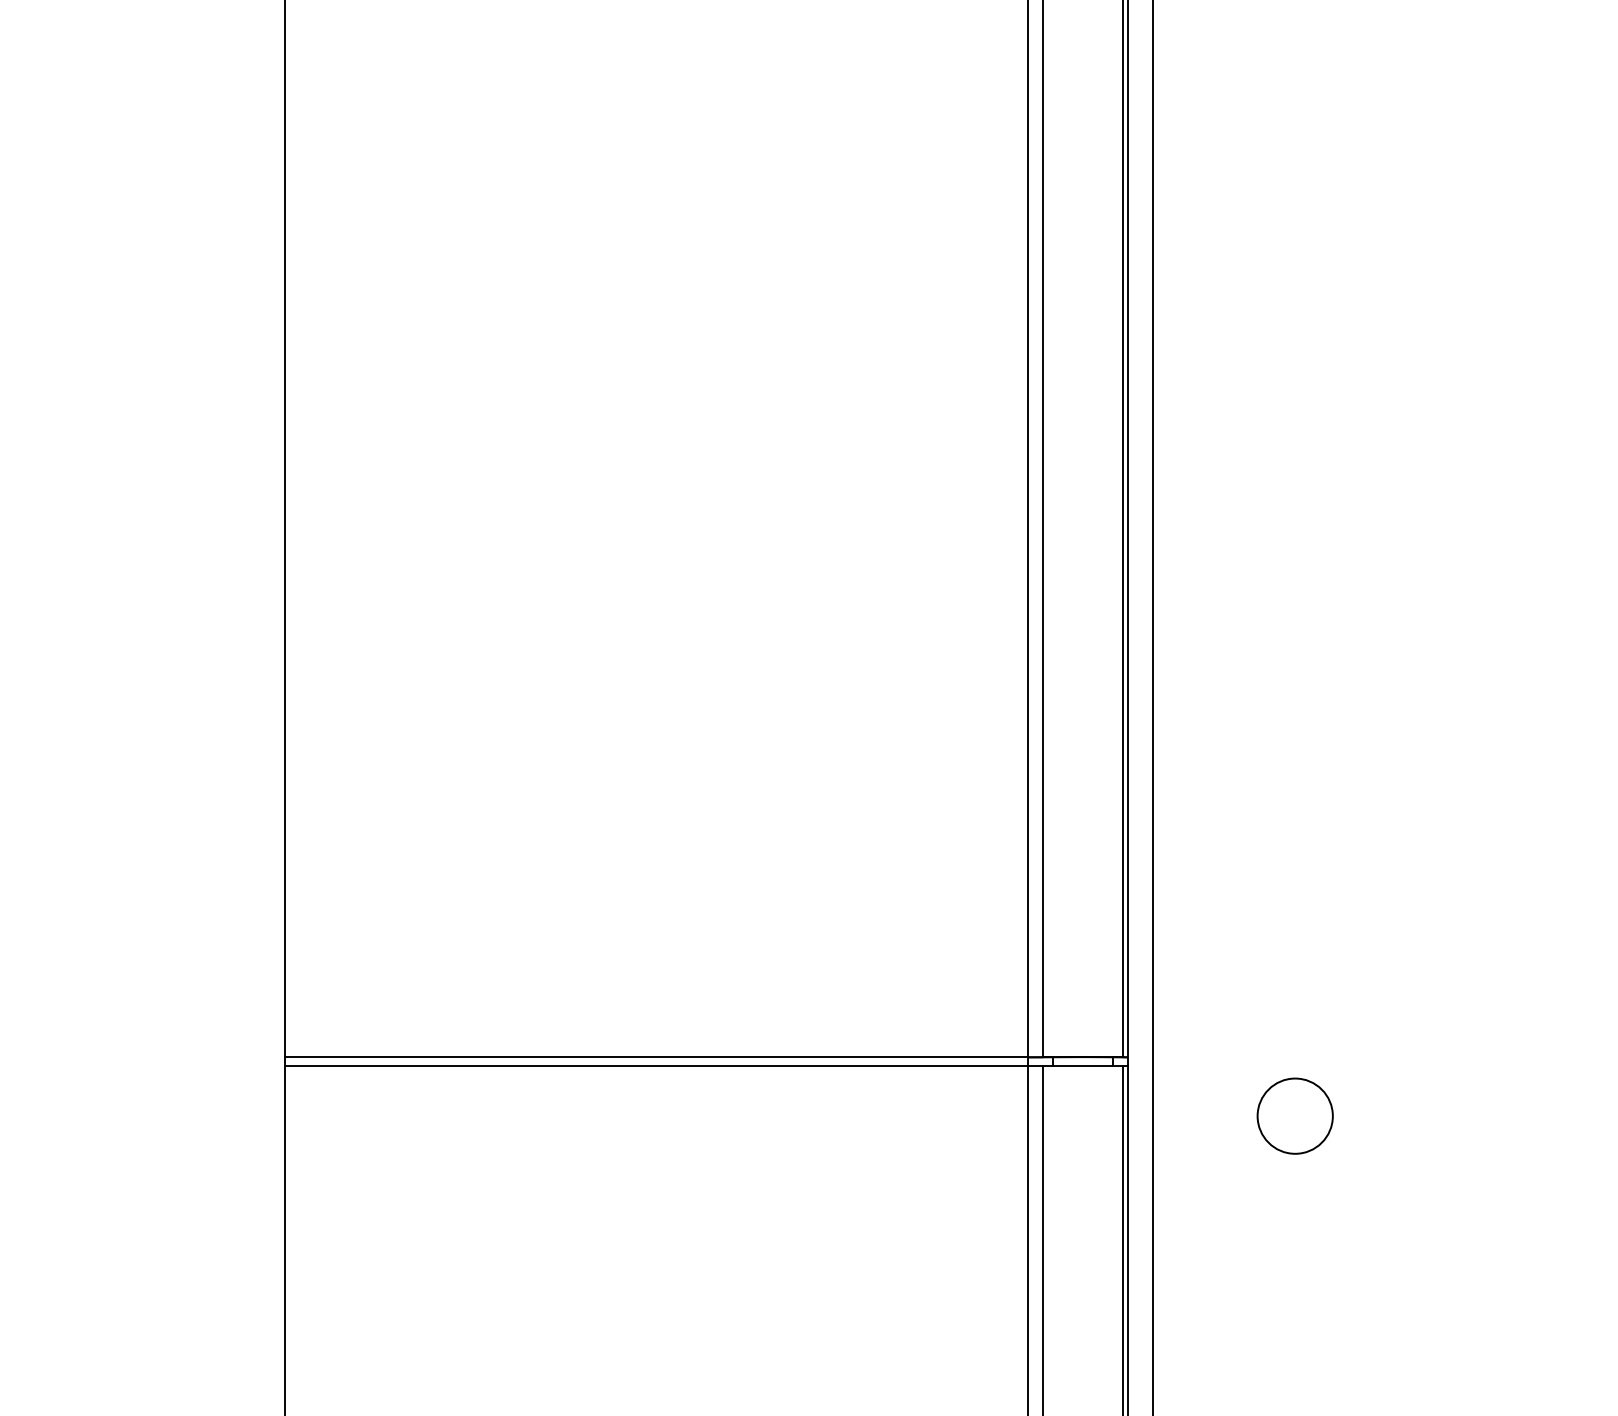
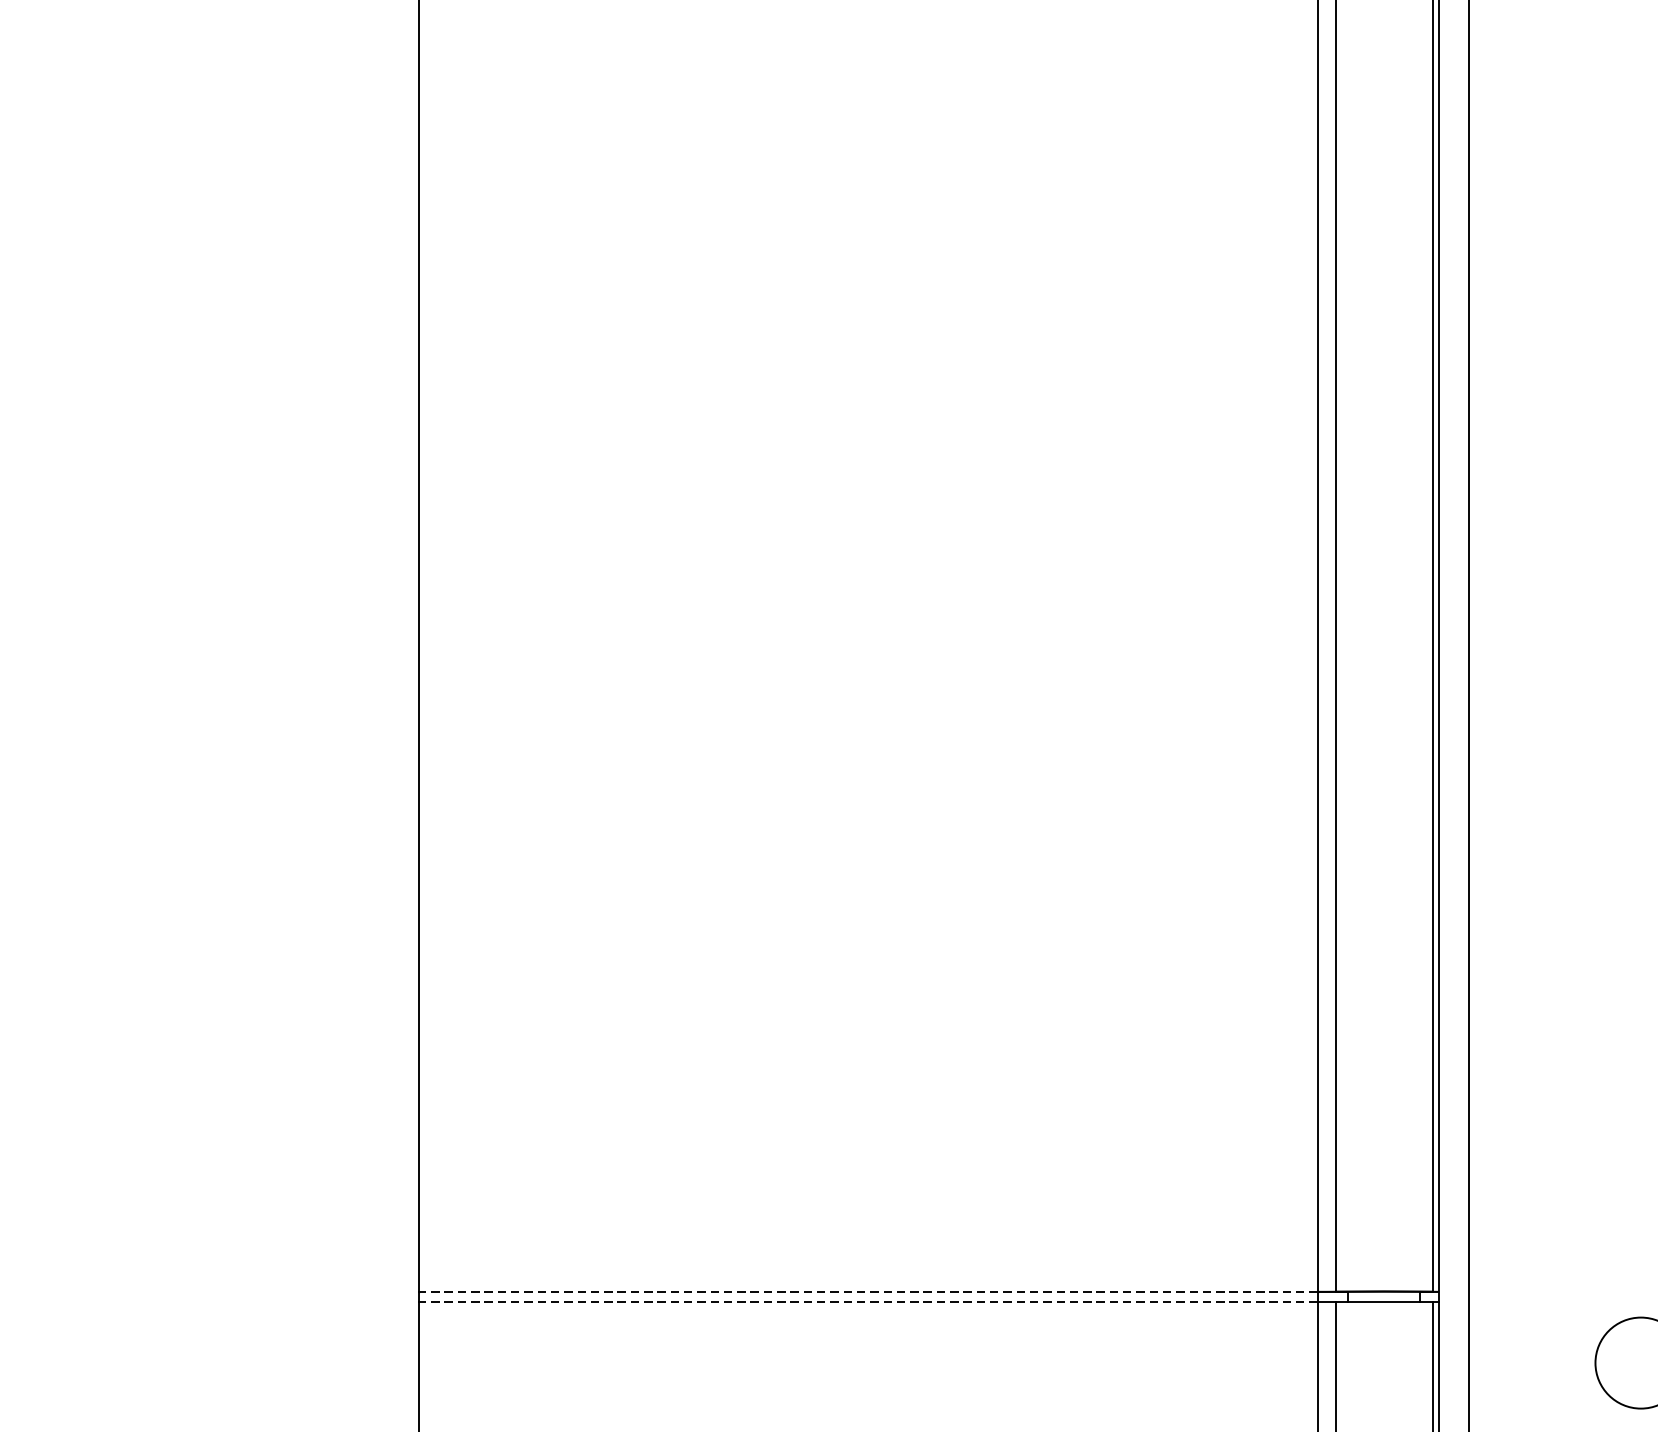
line: (656, 1057) -> (868, 1292), solid -> dashed
line: (656, 1066) -> (868, 1302), solid -> dashed

